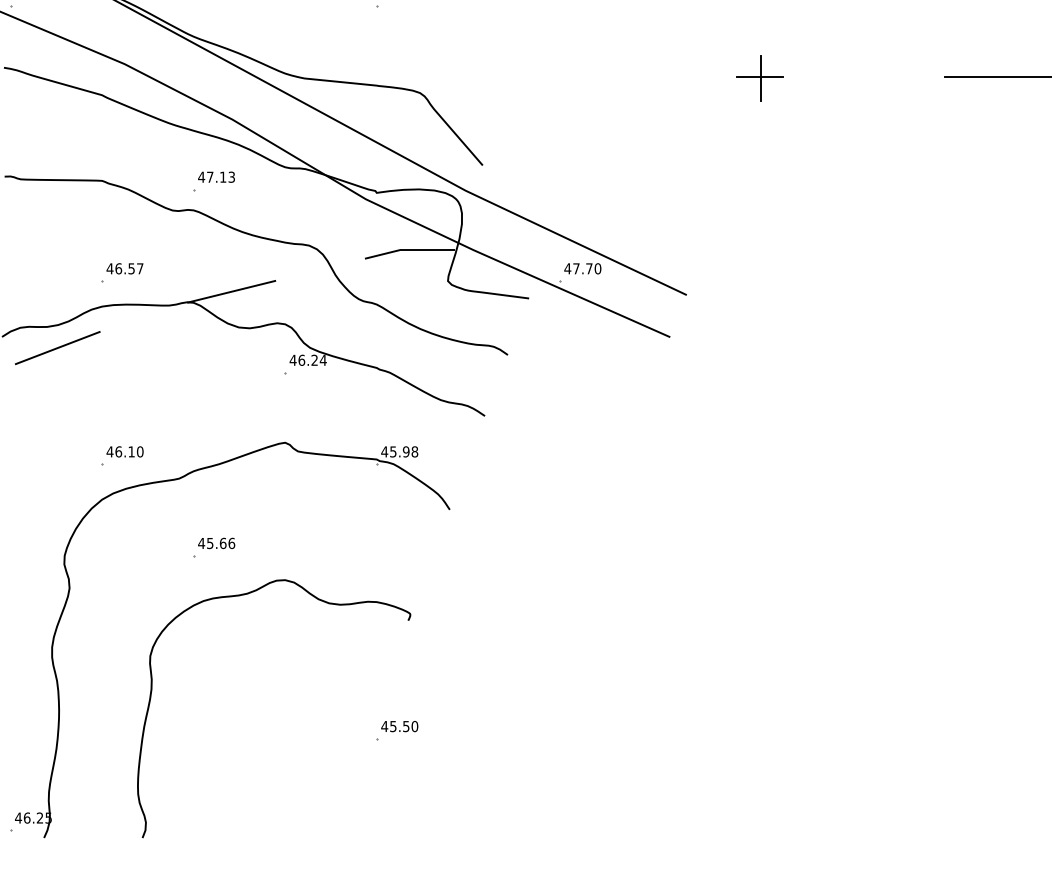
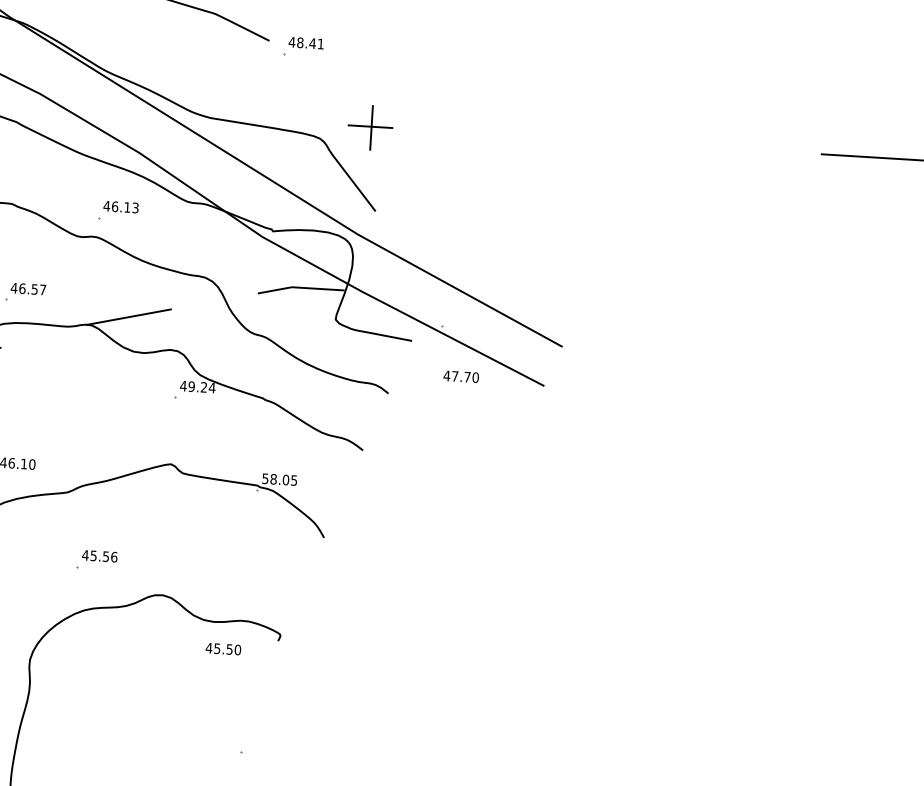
part: (759, 78) -> (369, 127), moved
text: (210, 176) -> (115, 206), 47.13 -> 46.13
text: (582, 268) -> (460, 376), moved
text: (301, 359) -> (191, 385), 46.24 -> 49.24
text: (399, 451) -> (279, 479), 45.98 -> 58.05
text: (222, 543) -> (105, 556), 45.66 -> 45.56
text: (399, 726) -> (223, 649), moved

